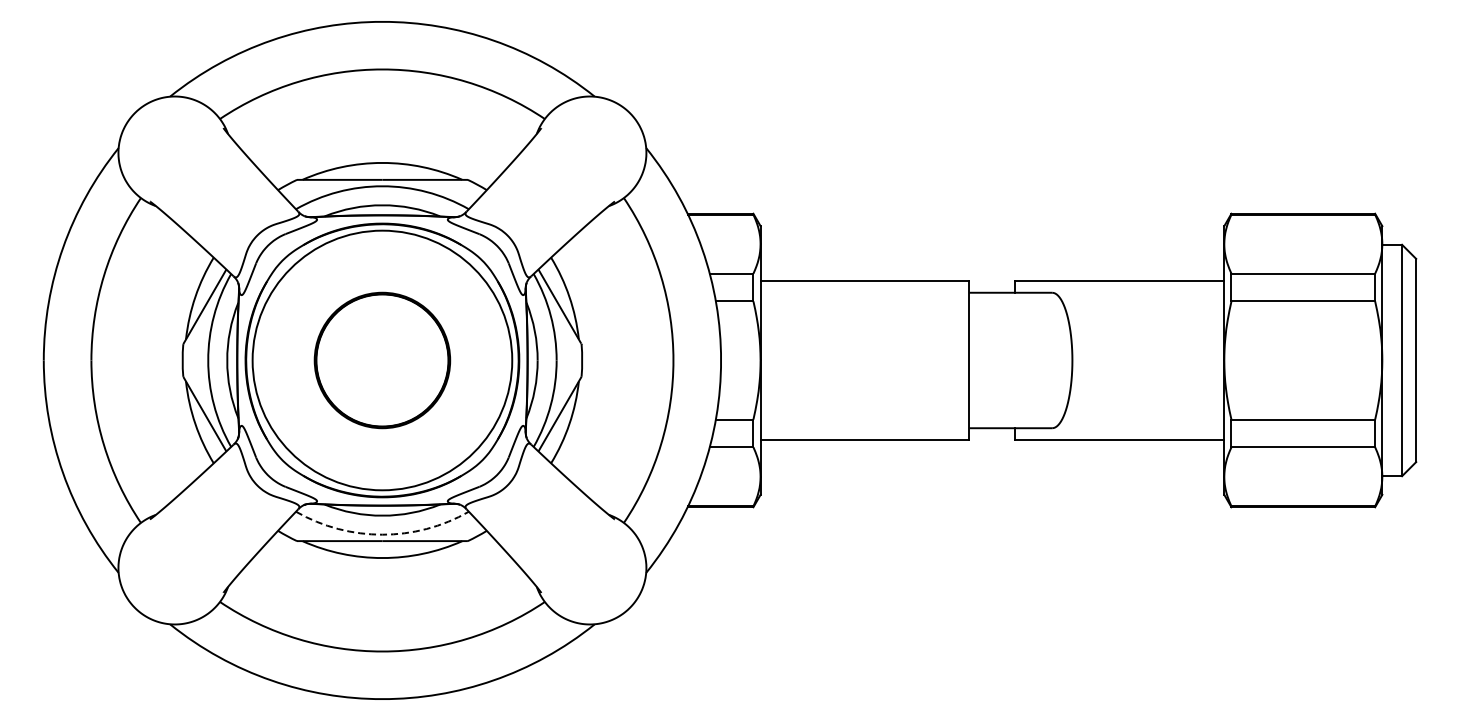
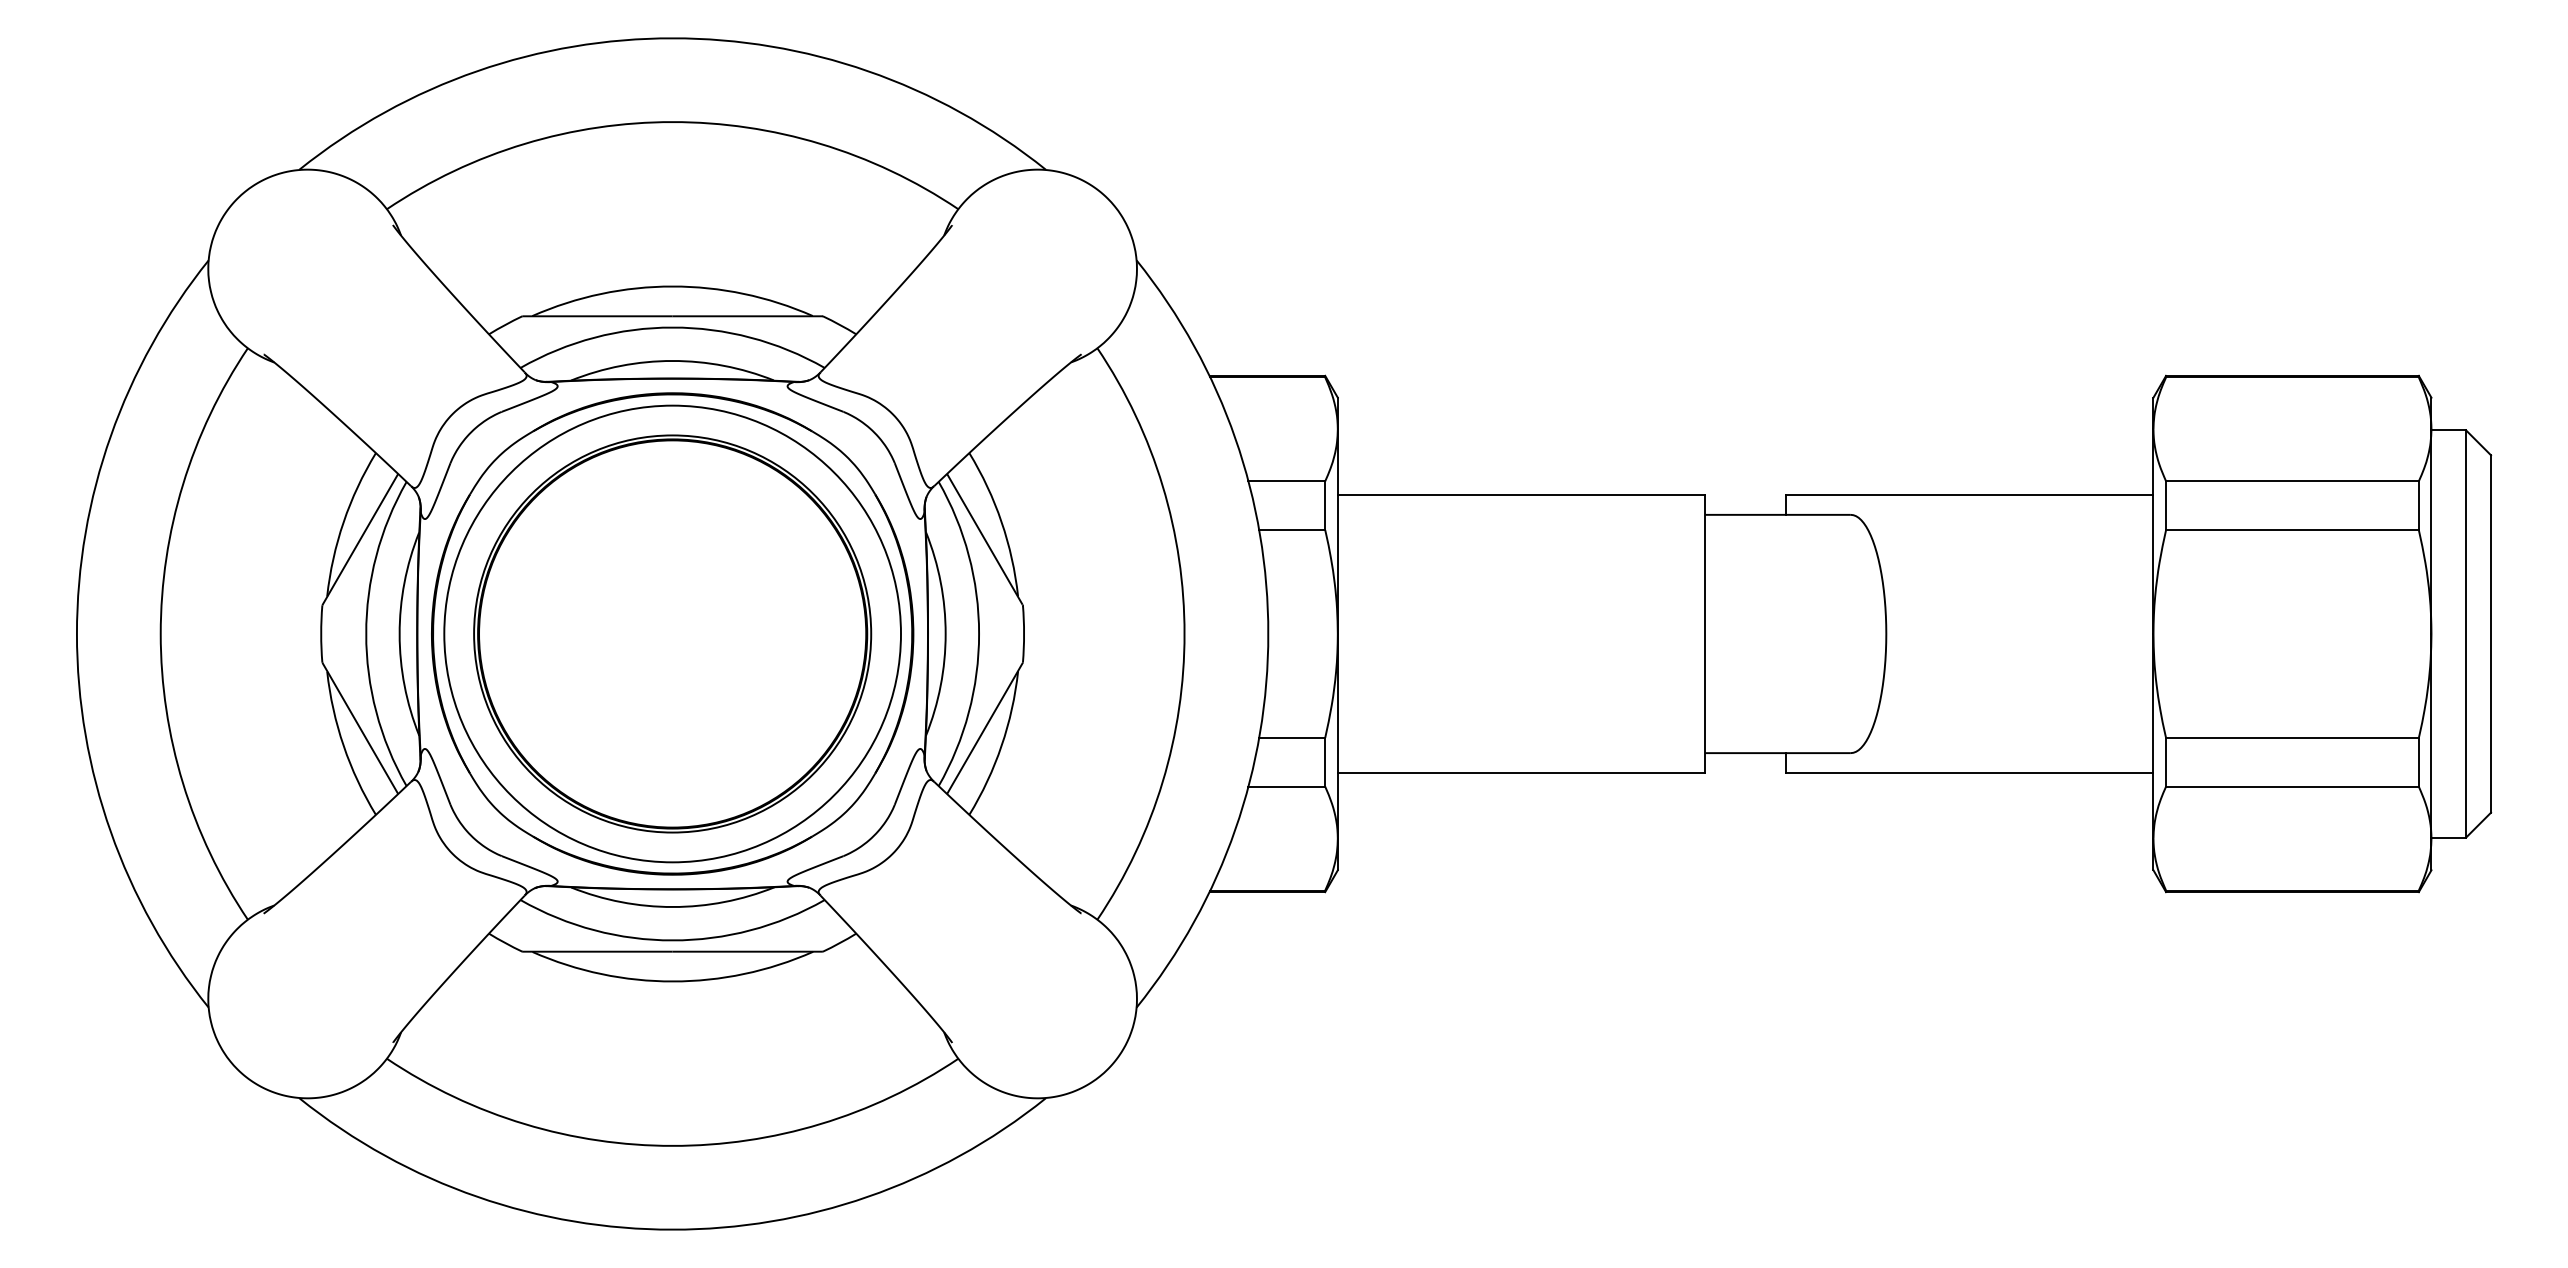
part: (382, 360) -> (672, 634), size x1.67
arc: (382, 534) -> (672, 940), dashed -> solid

